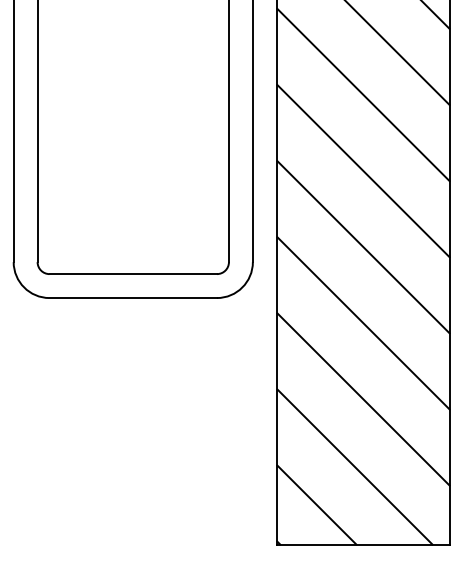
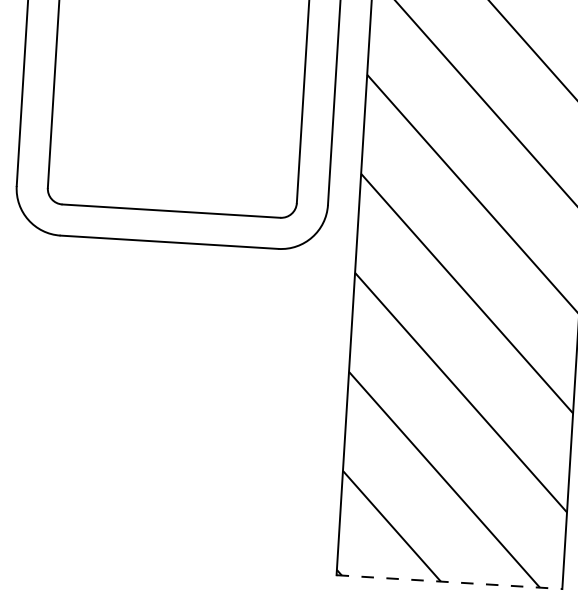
line: (363, 545) -> (449, 582), solid -> dashed

